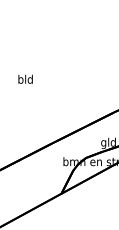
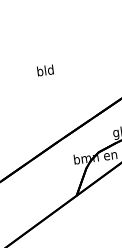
text: (25, 78) -> (45, 69), moved

